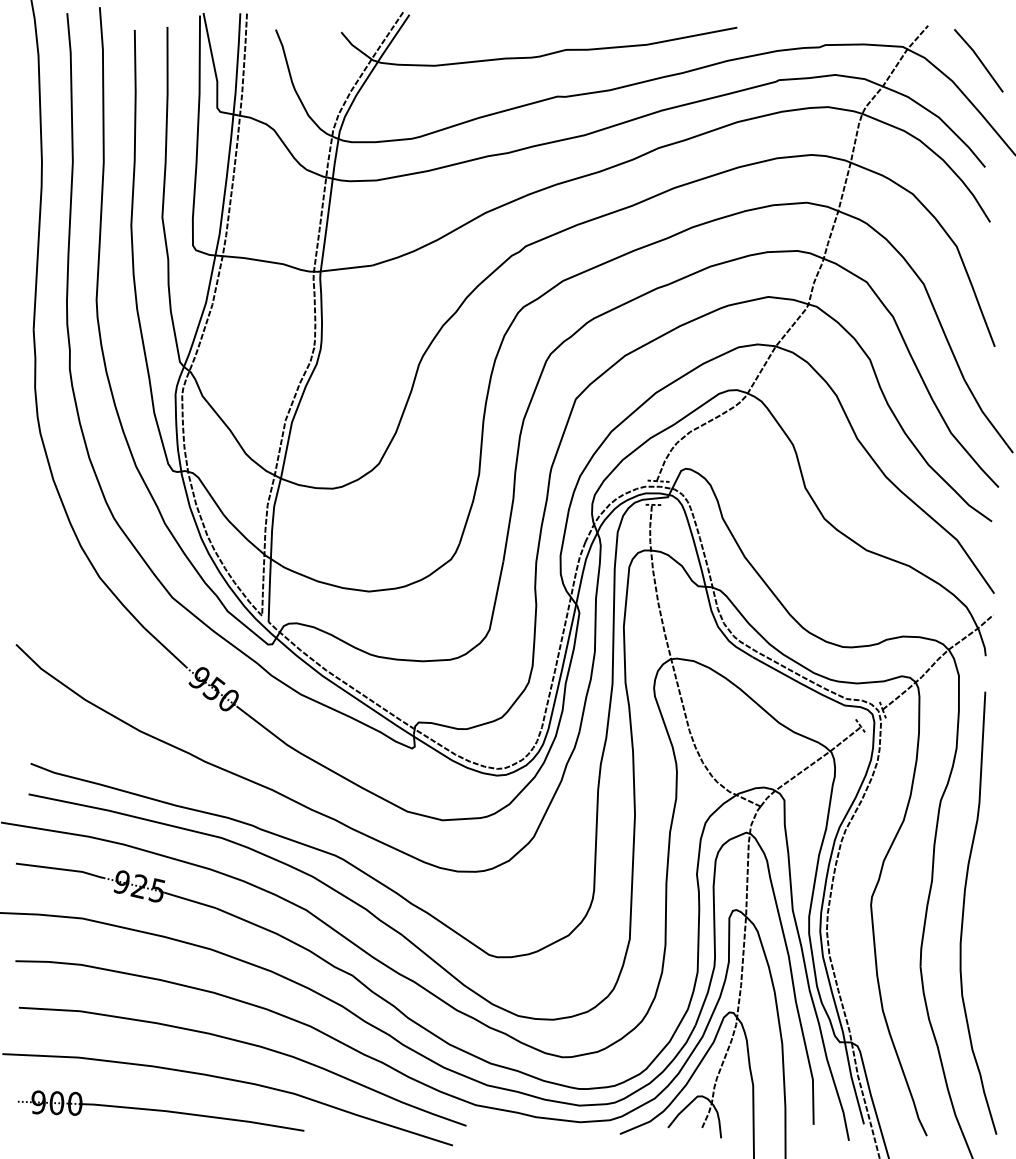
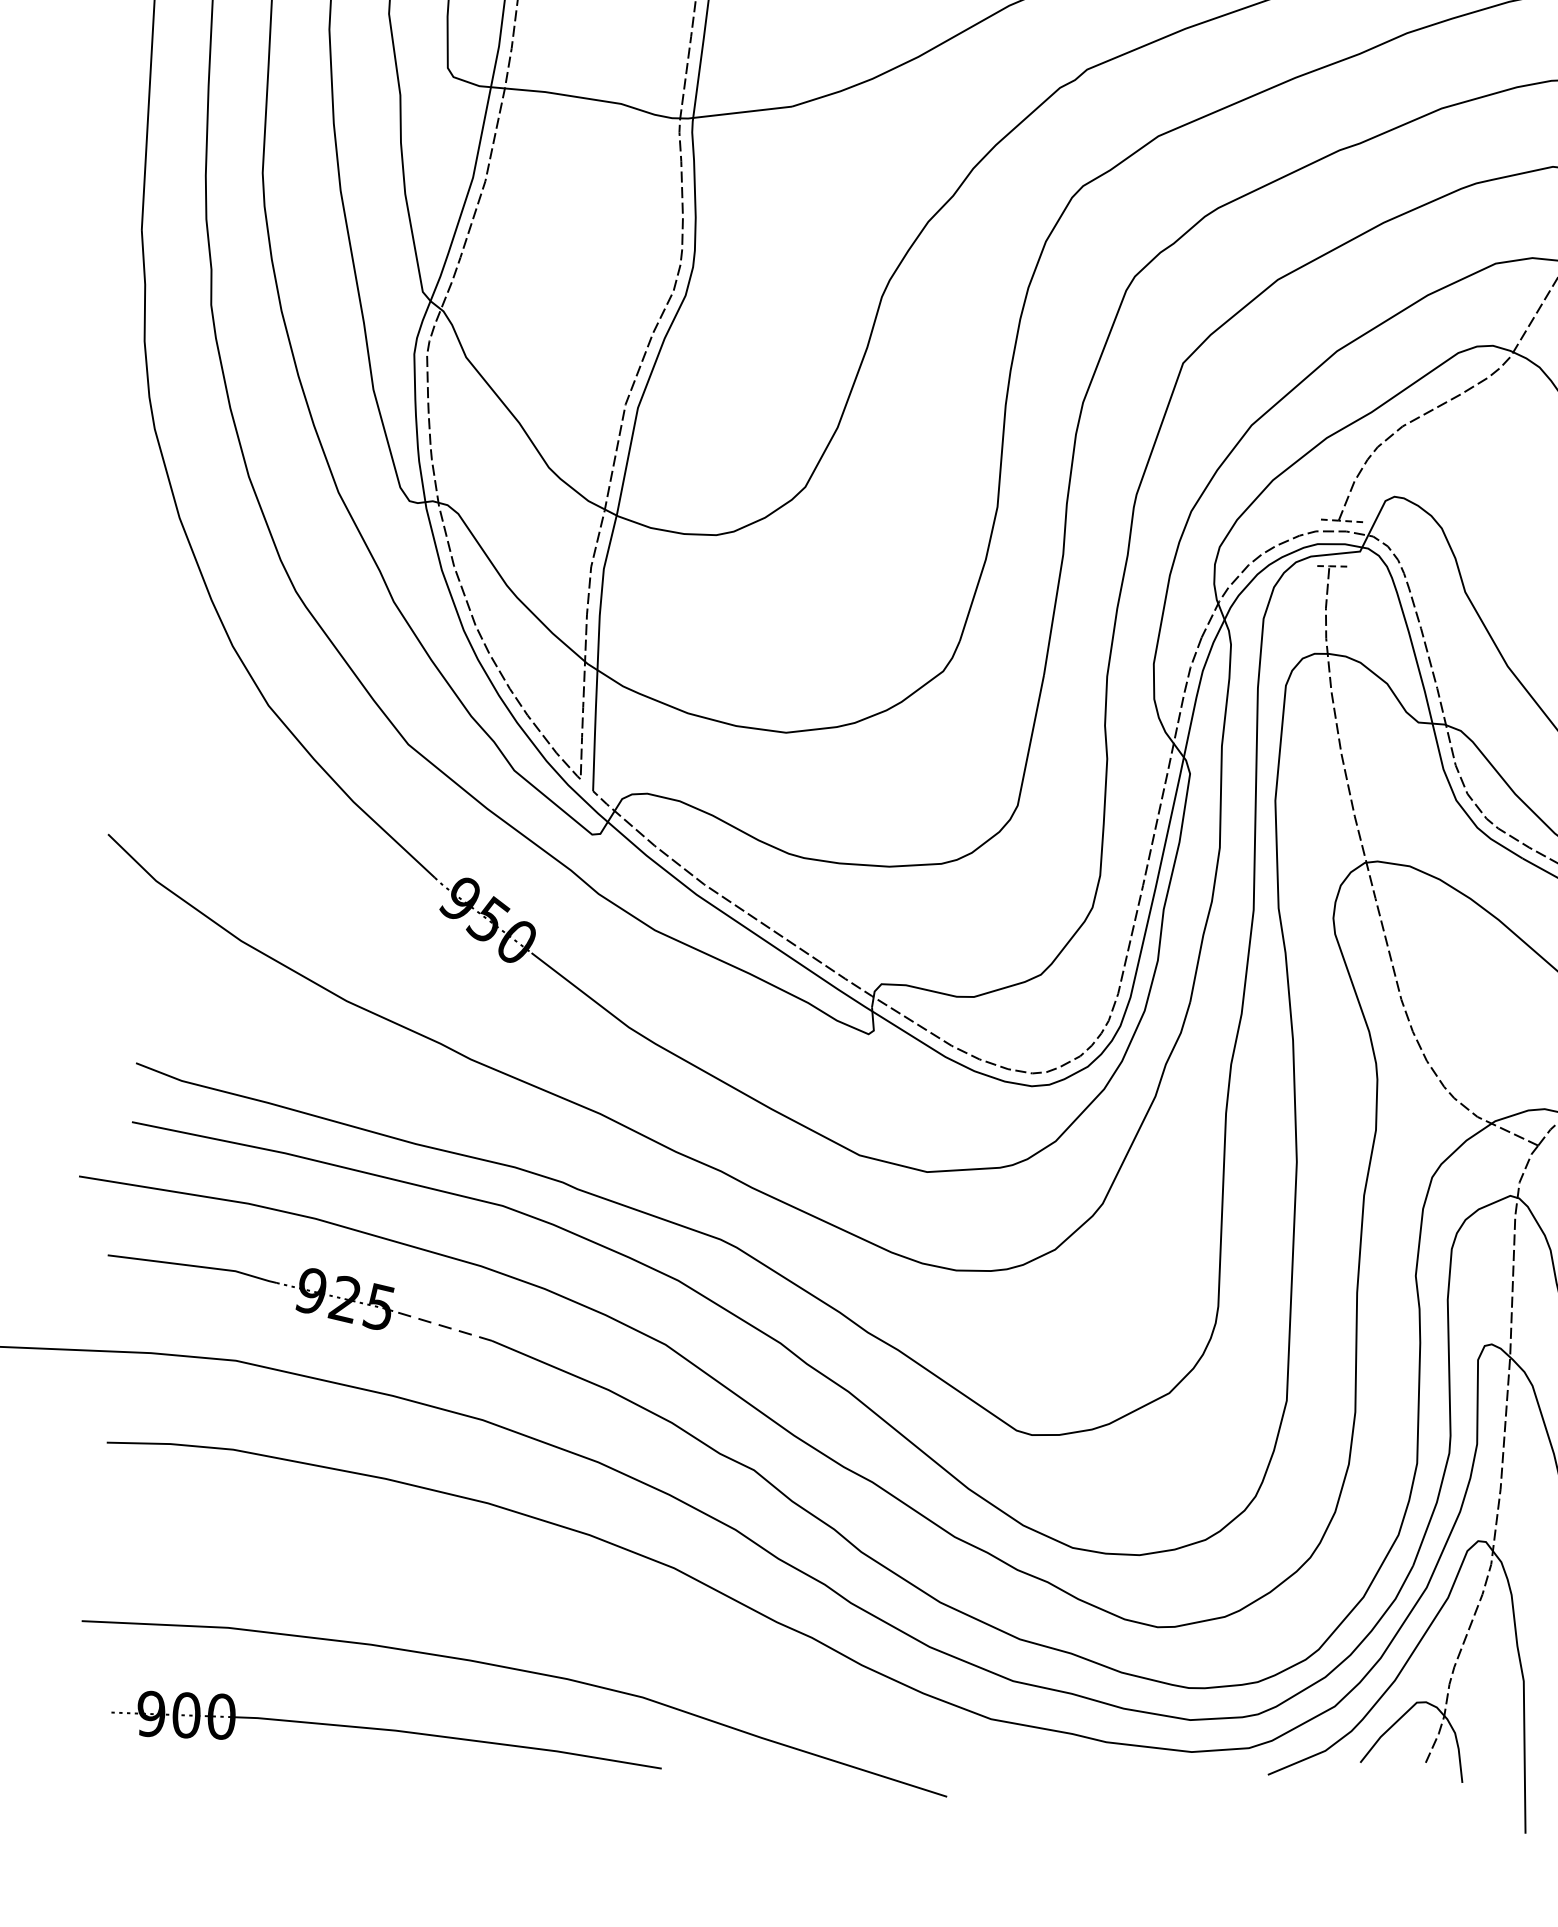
line: (189, 900) -> (441, 1326), solid -> dashed
curve: (247, 1044) -> (552, 1602), removed

